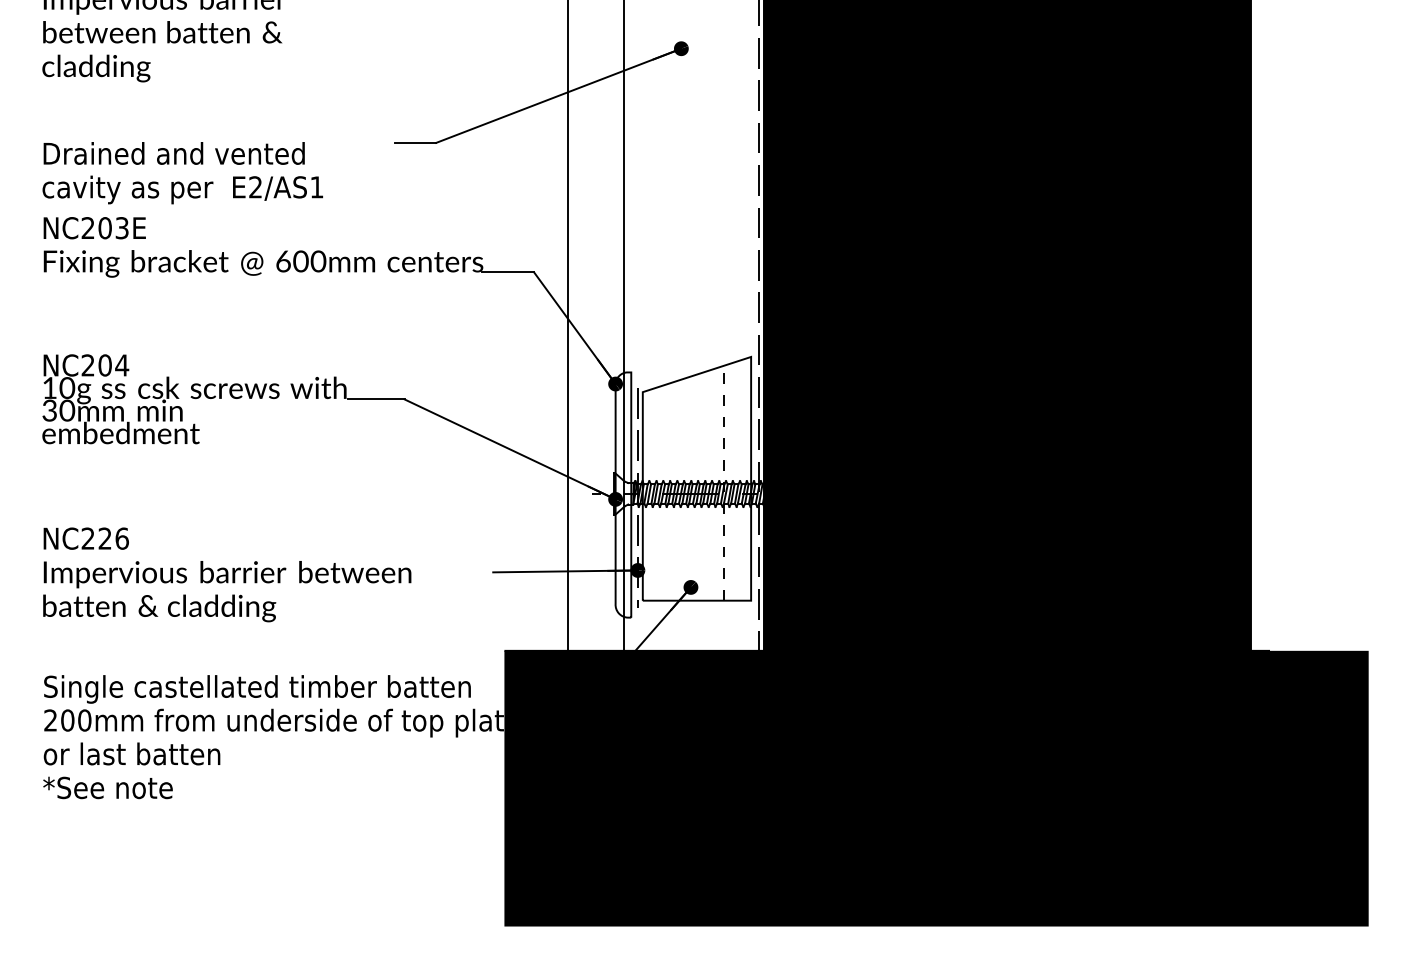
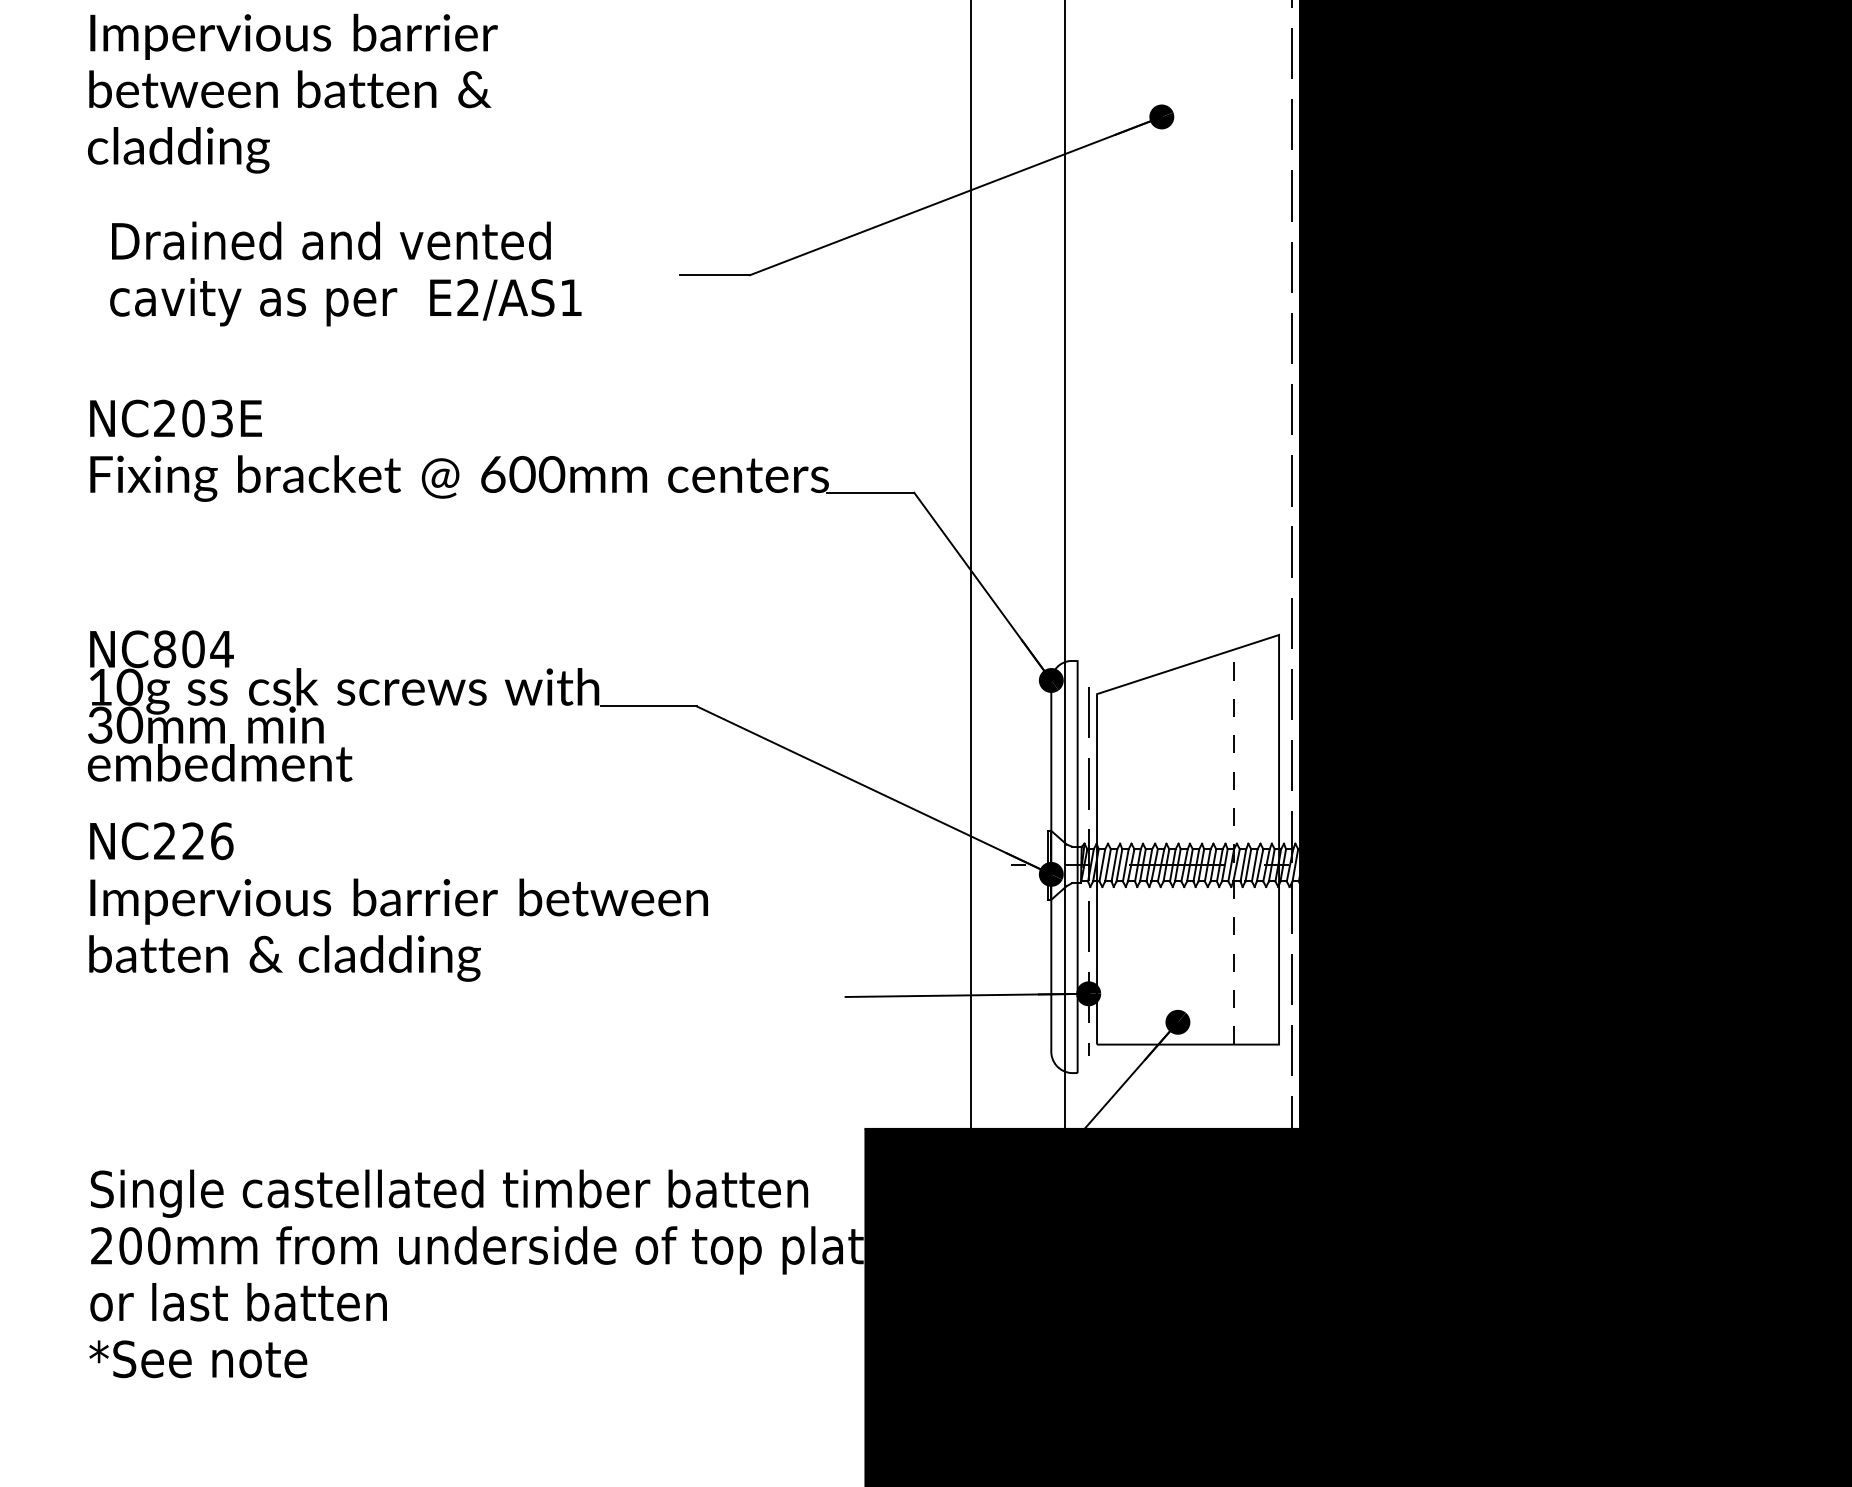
text: (182, 173) -> (345, 274), moved
text: (87, 365) -> (163, 649), NC204 -> NC804
text: (227, 574) -> (399, 901), moved

